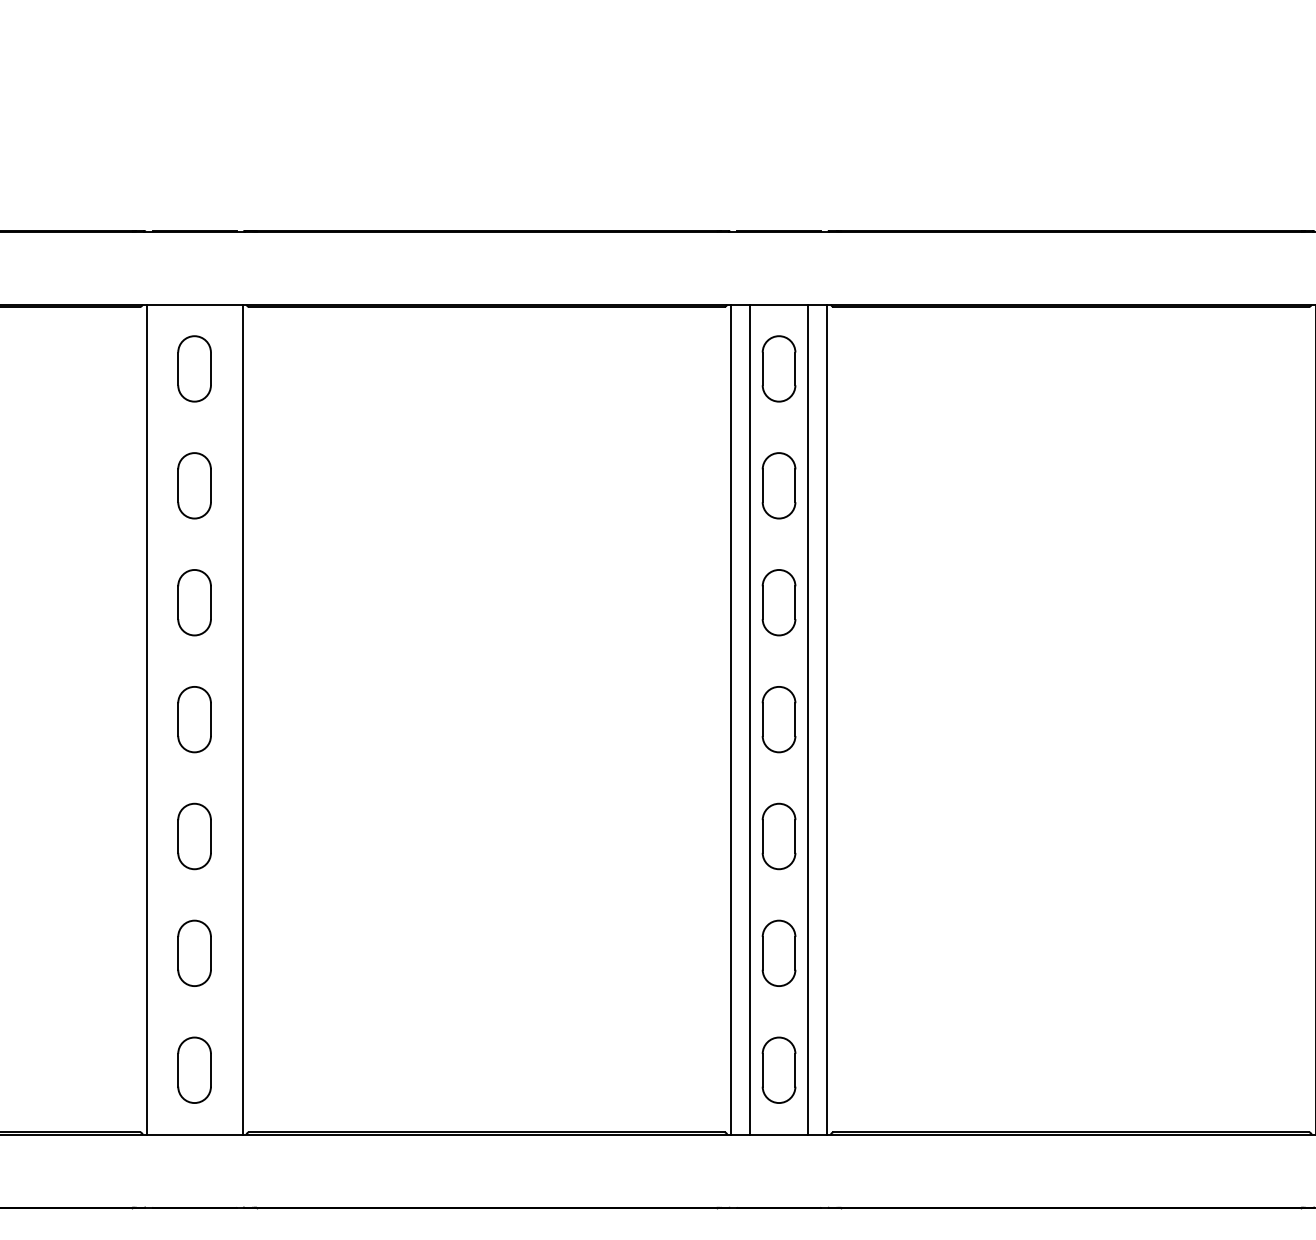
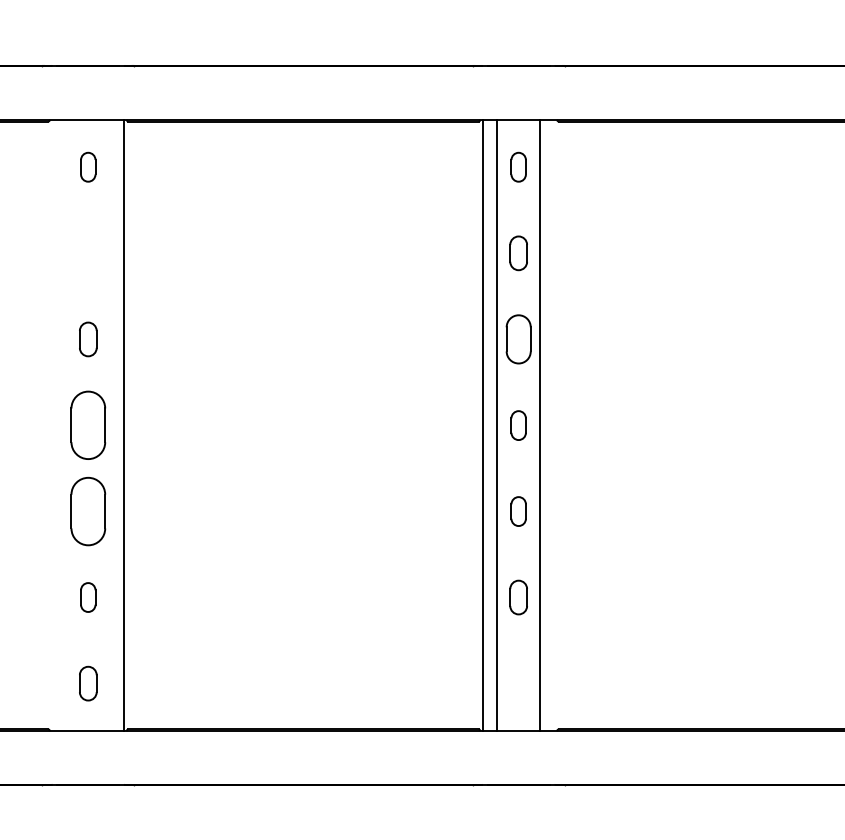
part: (194, 368) -> (88, 166), size x0.6
part: (778, 368) -> (518, 166), size x0.6
part: (194, 485) -> (88, 253), removed
part: (778, 485) -> (518, 253), size x0.7
part: (194, 602) -> (88, 339), size x0.7
line: (146, 719) -> (52, 425), removed
part: (194, 719) -> (88, 425), size x1.4
part: (778, 719) -> (518, 425), size x0.6
line: (827, 719) -> (554, 425), removed
part: (194, 836) -> (88, 511), size x1.4
part: (778, 836) -> (518, 511), size x0.6
part: (194, 952) -> (88, 596), size x0.6
part: (778, 952) -> (518, 596), size x0.7
part: (194, 1069) -> (88, 683), size x0.7
part: (778, 1069) -> (518, 683), removed

